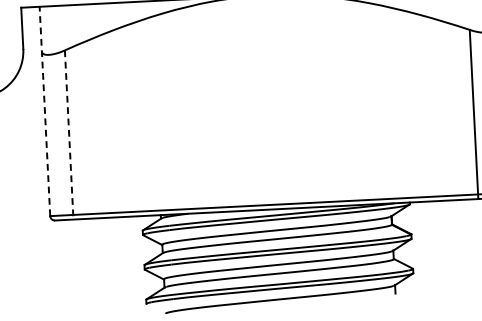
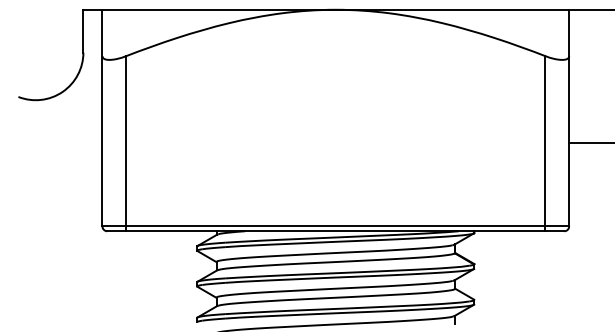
line: (44, 110) -> (102, 117), dashed -> solid
line: (69, 134) -> (126, 143), dashed -> solid

